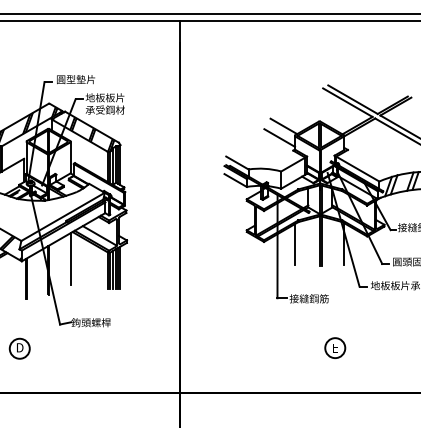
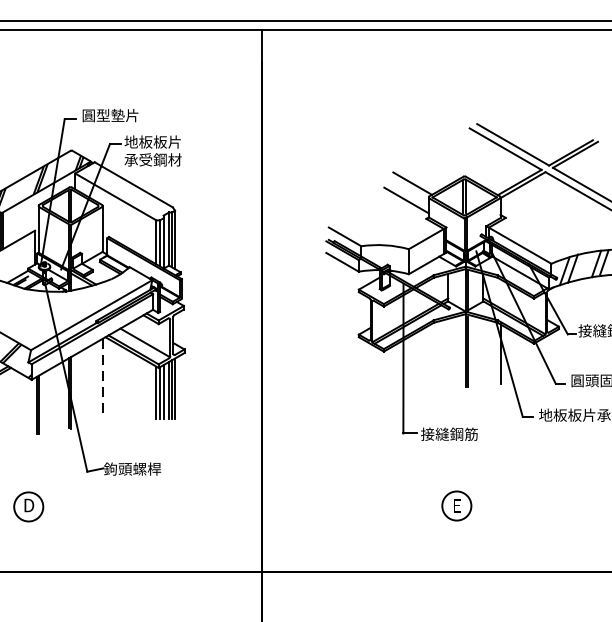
hatch: (83, 134) -> (121, 195), removed
line: (295, 244) -> (429, 355), removed
line: (70, 259) -> (102, 377), solid -> dashed
part: (335, 347) -> (457, 505), moved

